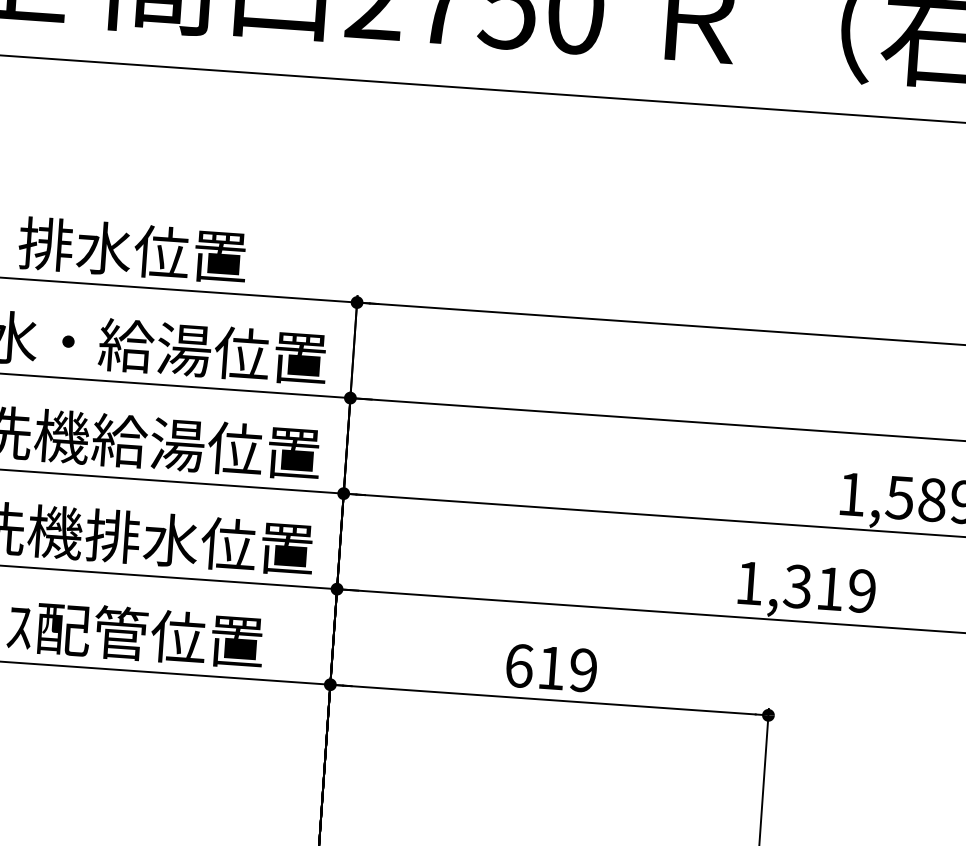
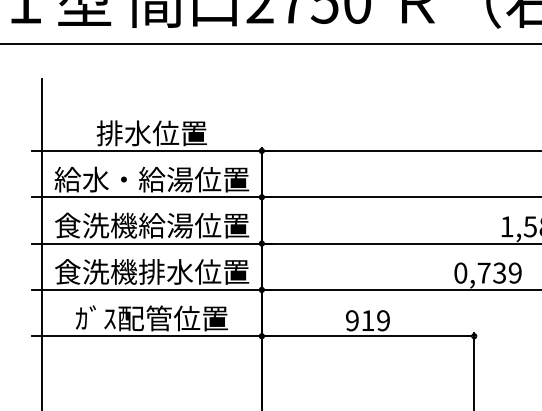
text: (788, 584) -> (479, 272), 1,319 -> 0,739
text: (519, 665) -> (352, 320), 619 -> 919

